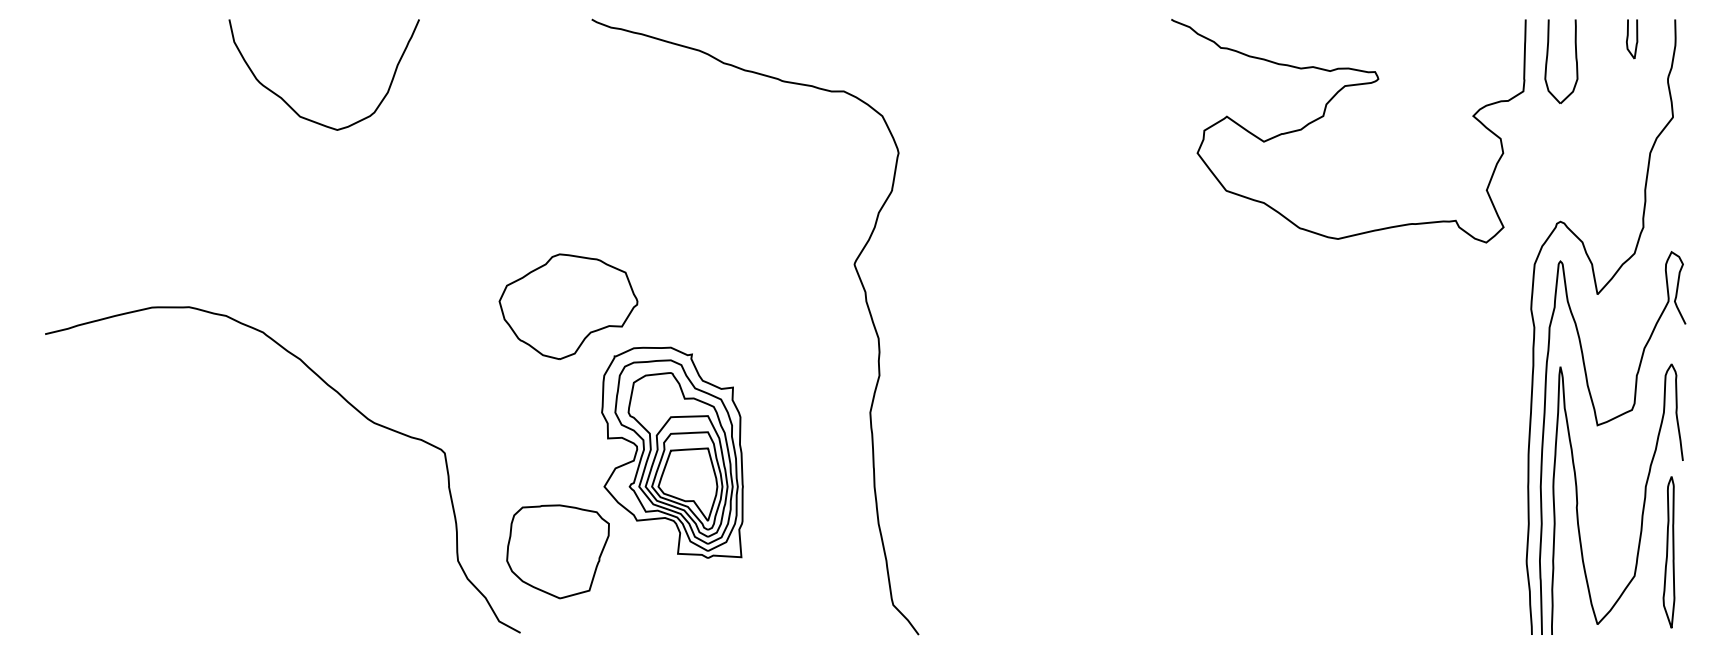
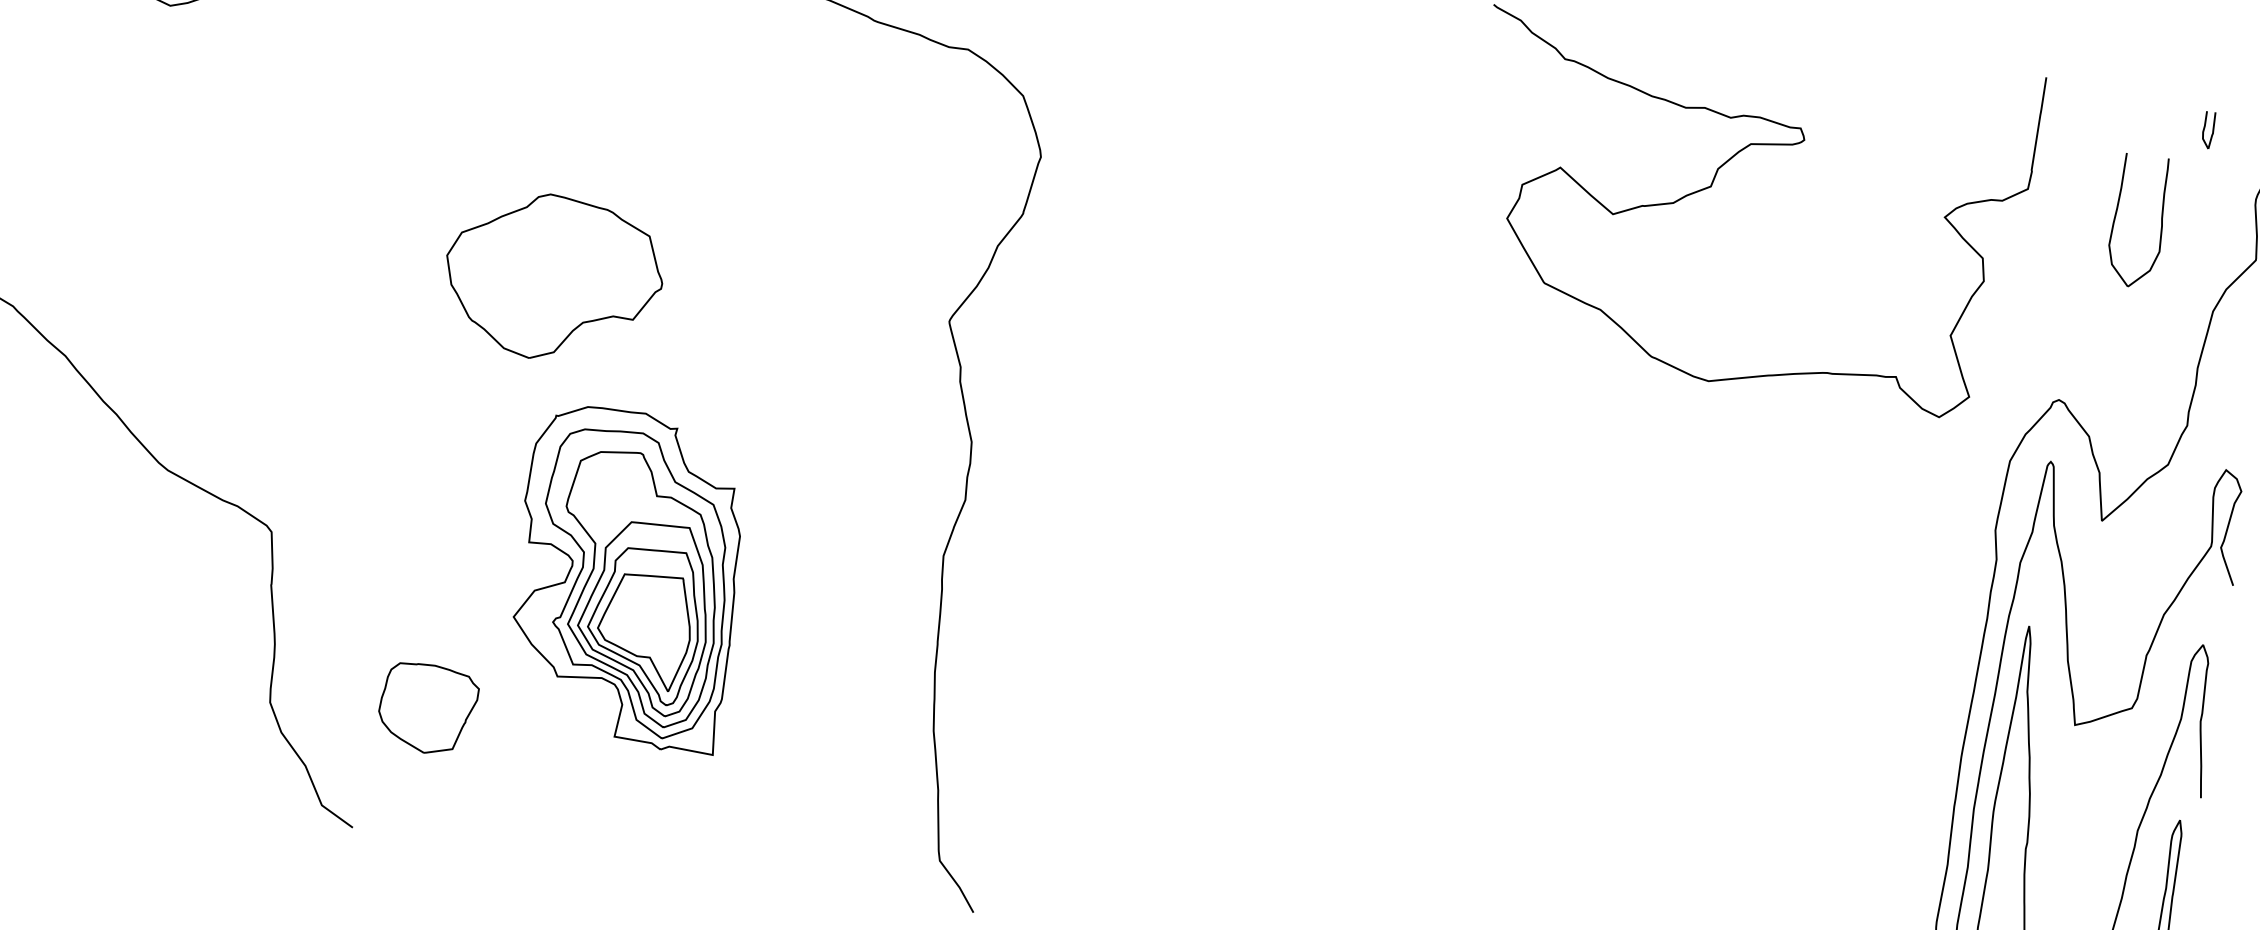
part: (1632, 39) -> (2208, 130), size x0.6
part: (1547, 61) -> (2116, 218), moved
part: (568, 306) -> (553, 277), moved
part: (557, 551) -> (427, 708), size x0.6

